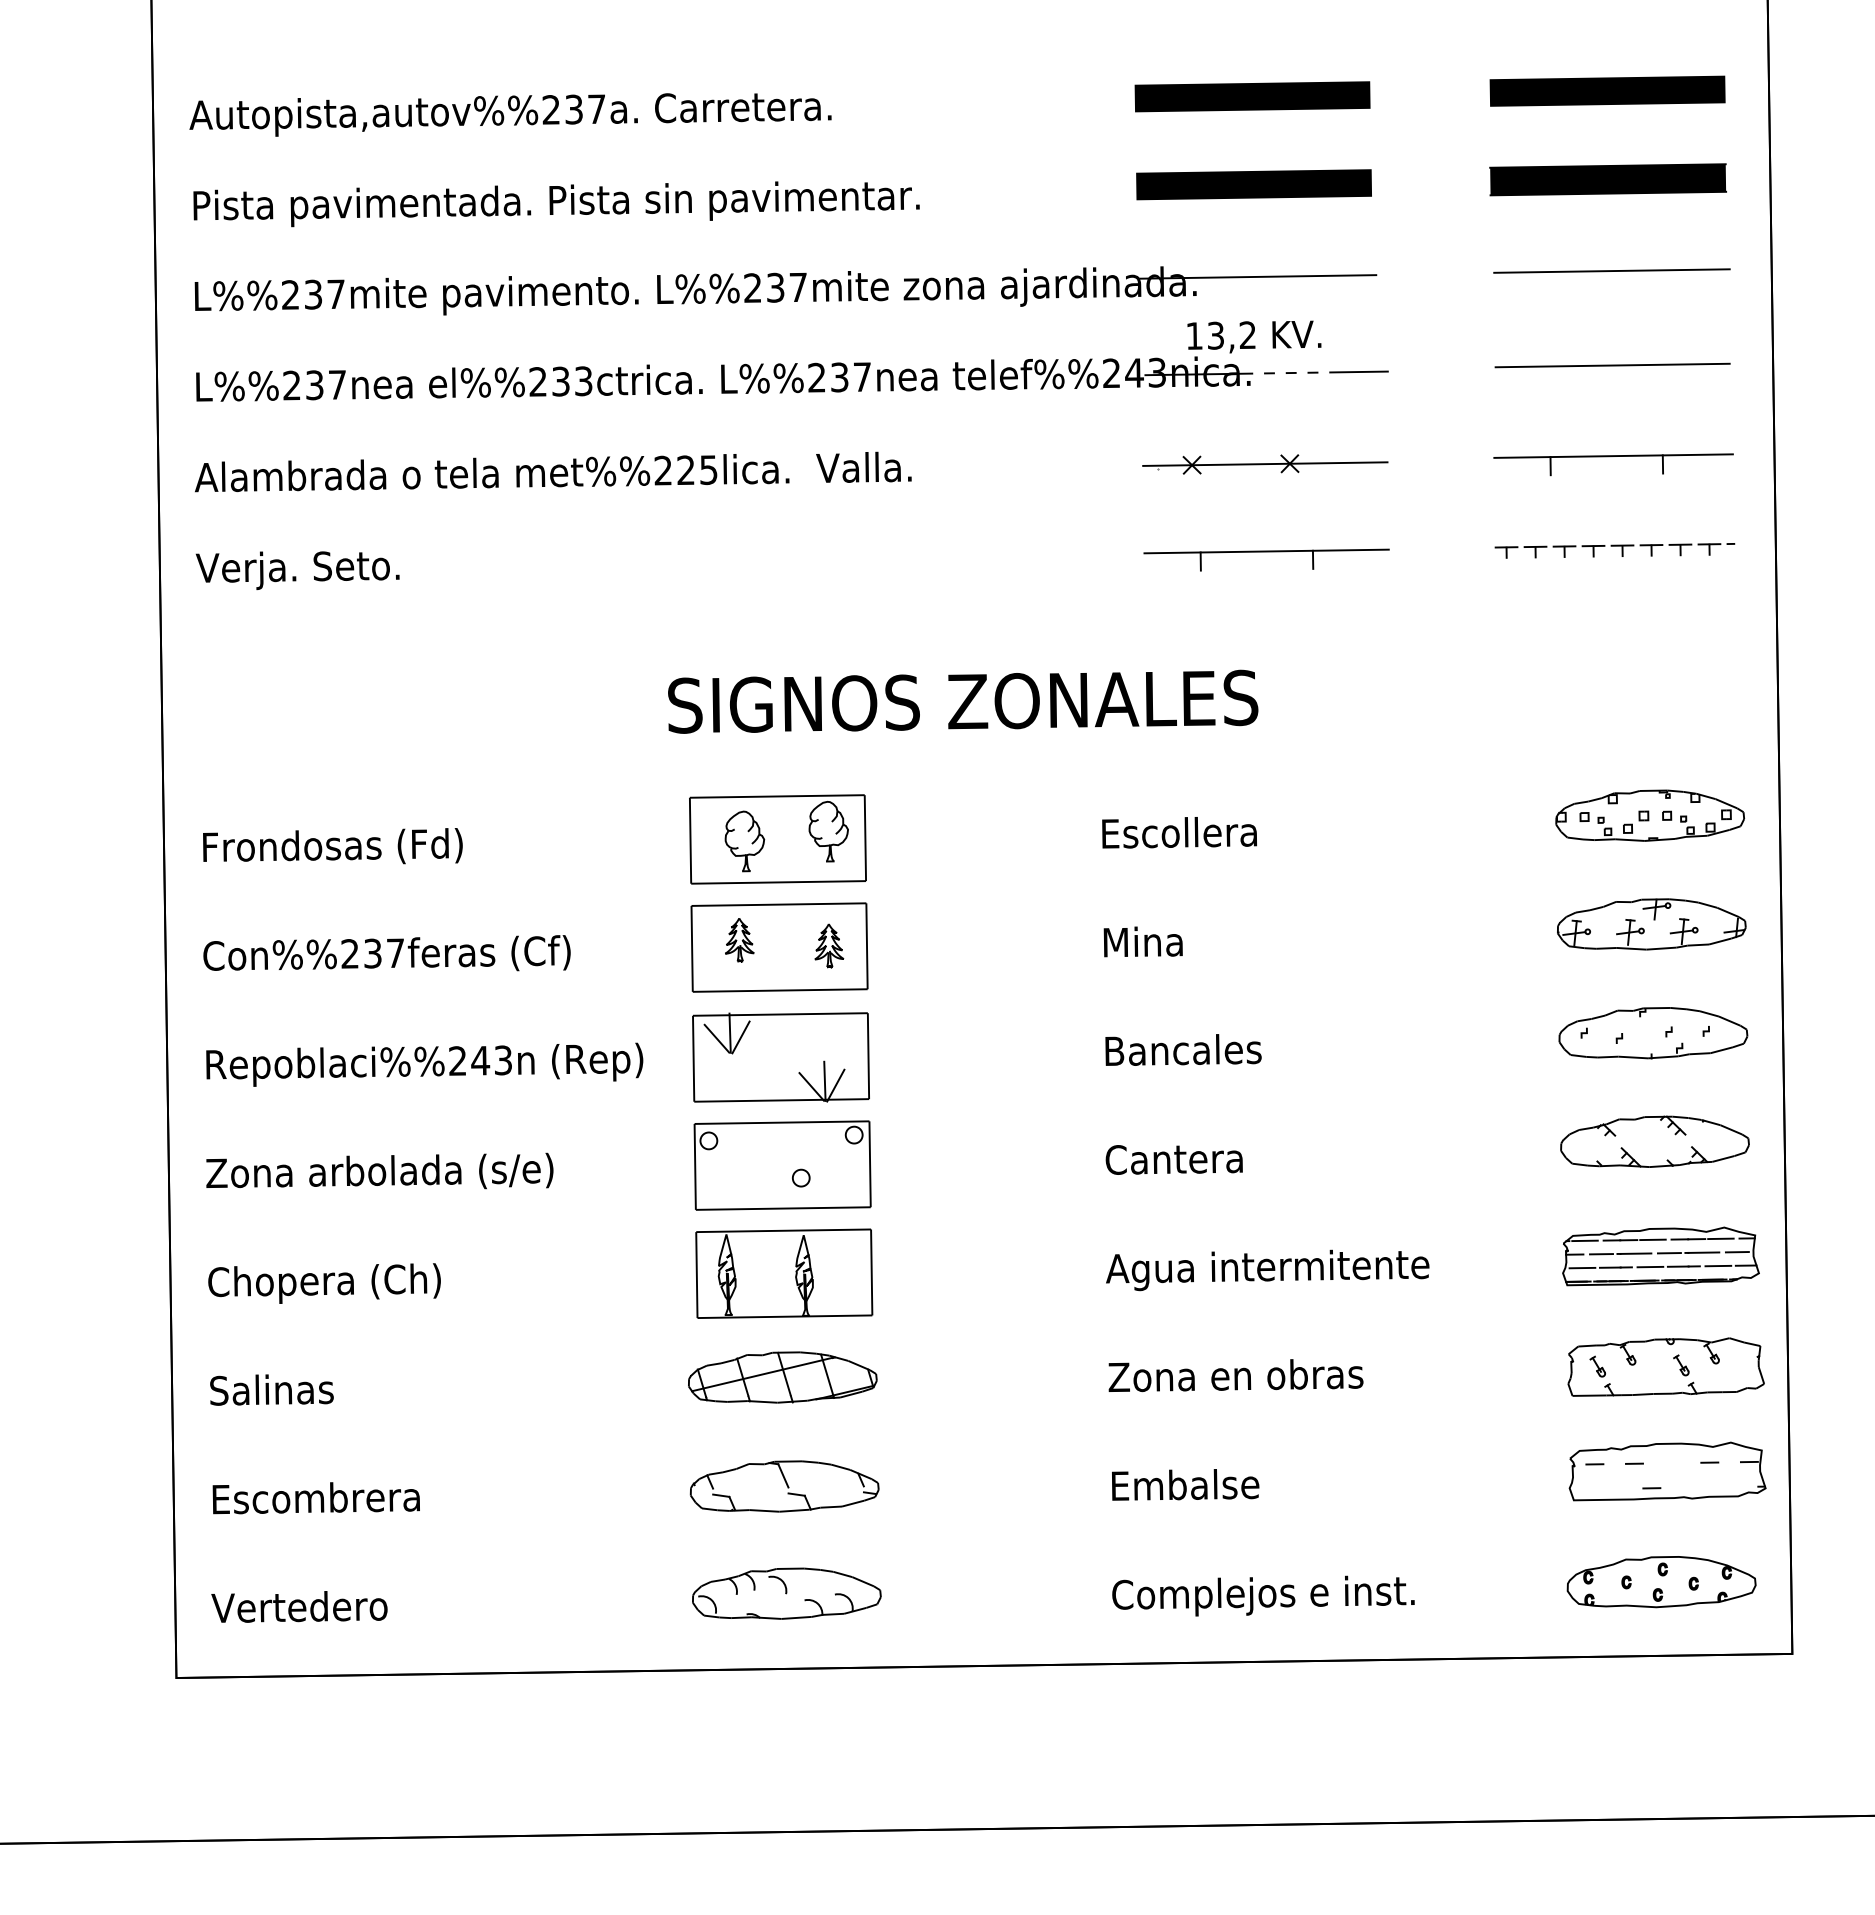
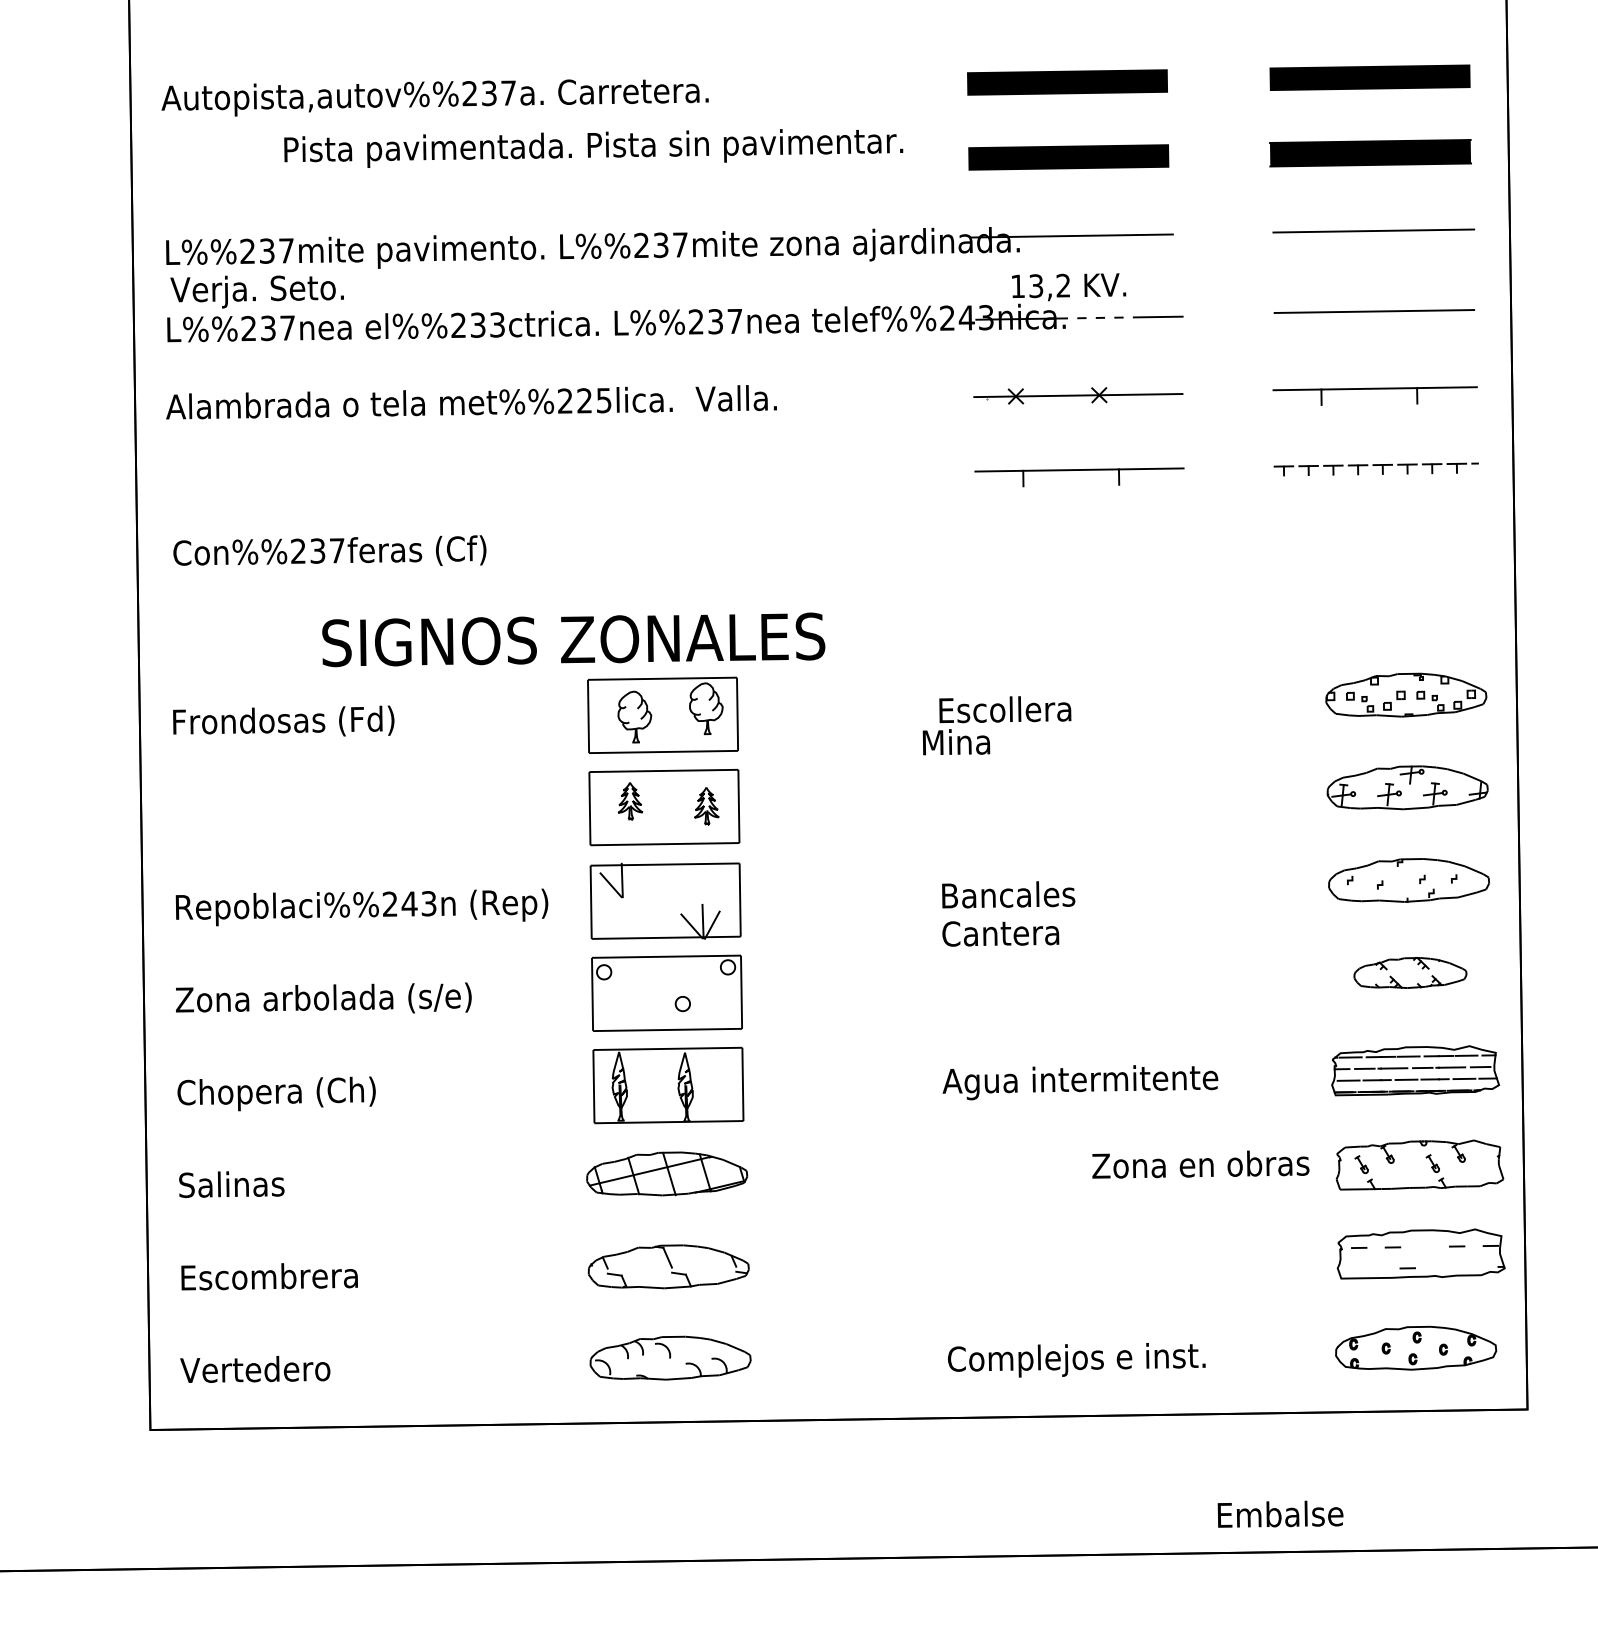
text: (556, 204) -> (593, 148), moved
text: (297, 570) -> (257, 291), moved
text: (963, 701) -> (574, 639), moved
text: (1142, 941) -> (955, 741), moved
text: (386, 953) -> (329, 550), moved
line: (740, 1037) -> (631, 884), removed
part: (1654, 1141) -> (1410, 972), size x0.7
text: (1173, 1159) -> (1000, 933), moved
text: (1235, 1375) -> (1200, 1164), moved
text: (1185, 1484) -> (1280, 1513), moved

